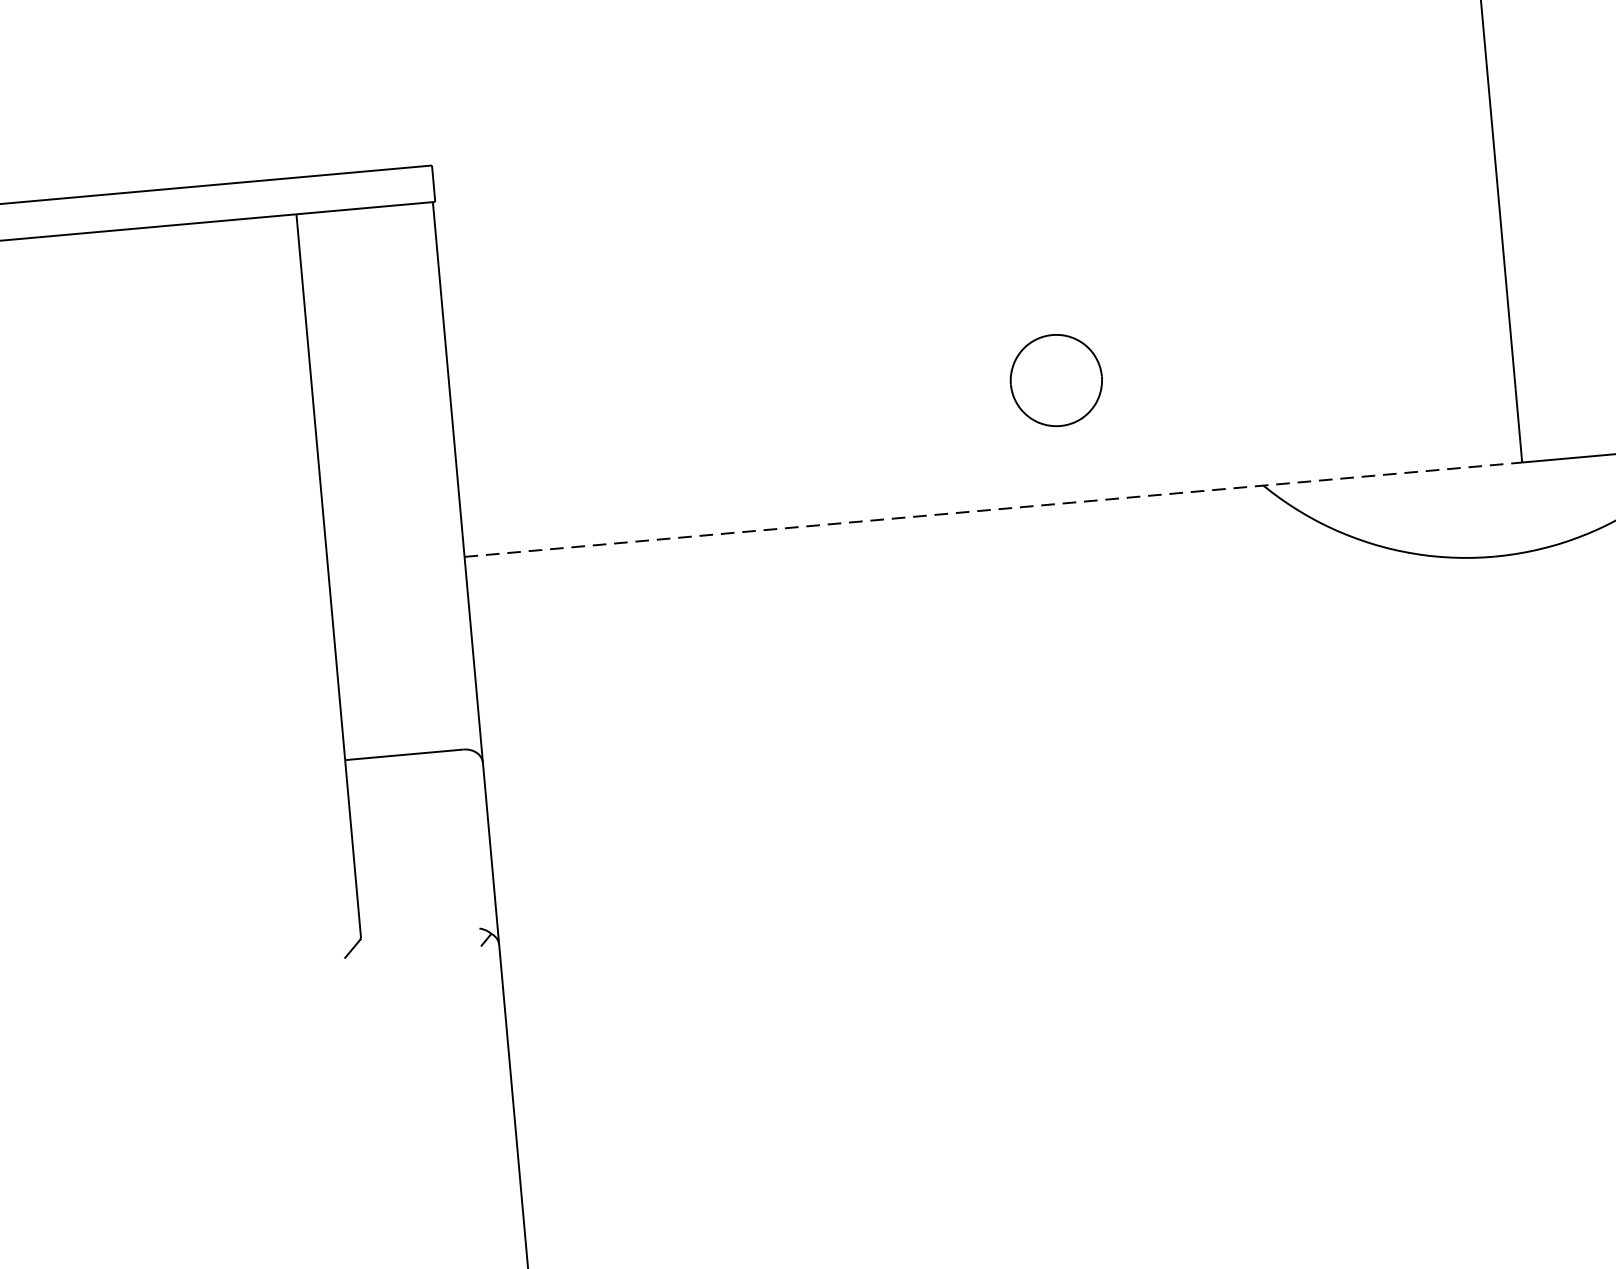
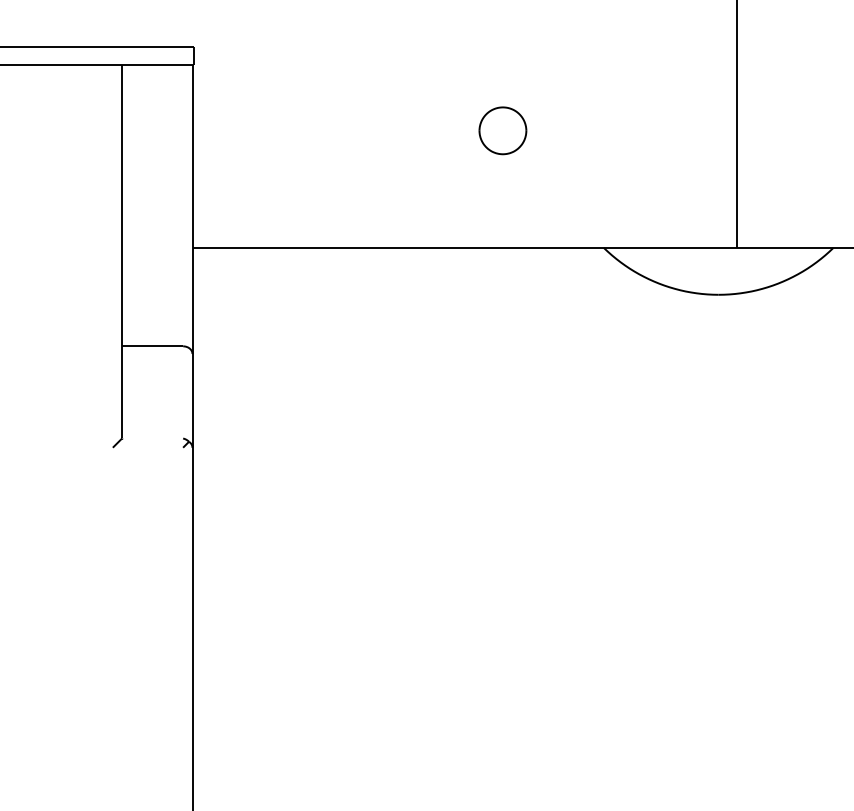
part: (1055, 379) -> (502, 130), moved
line: (994, 508) -> (465, 247), dashed -> solid

